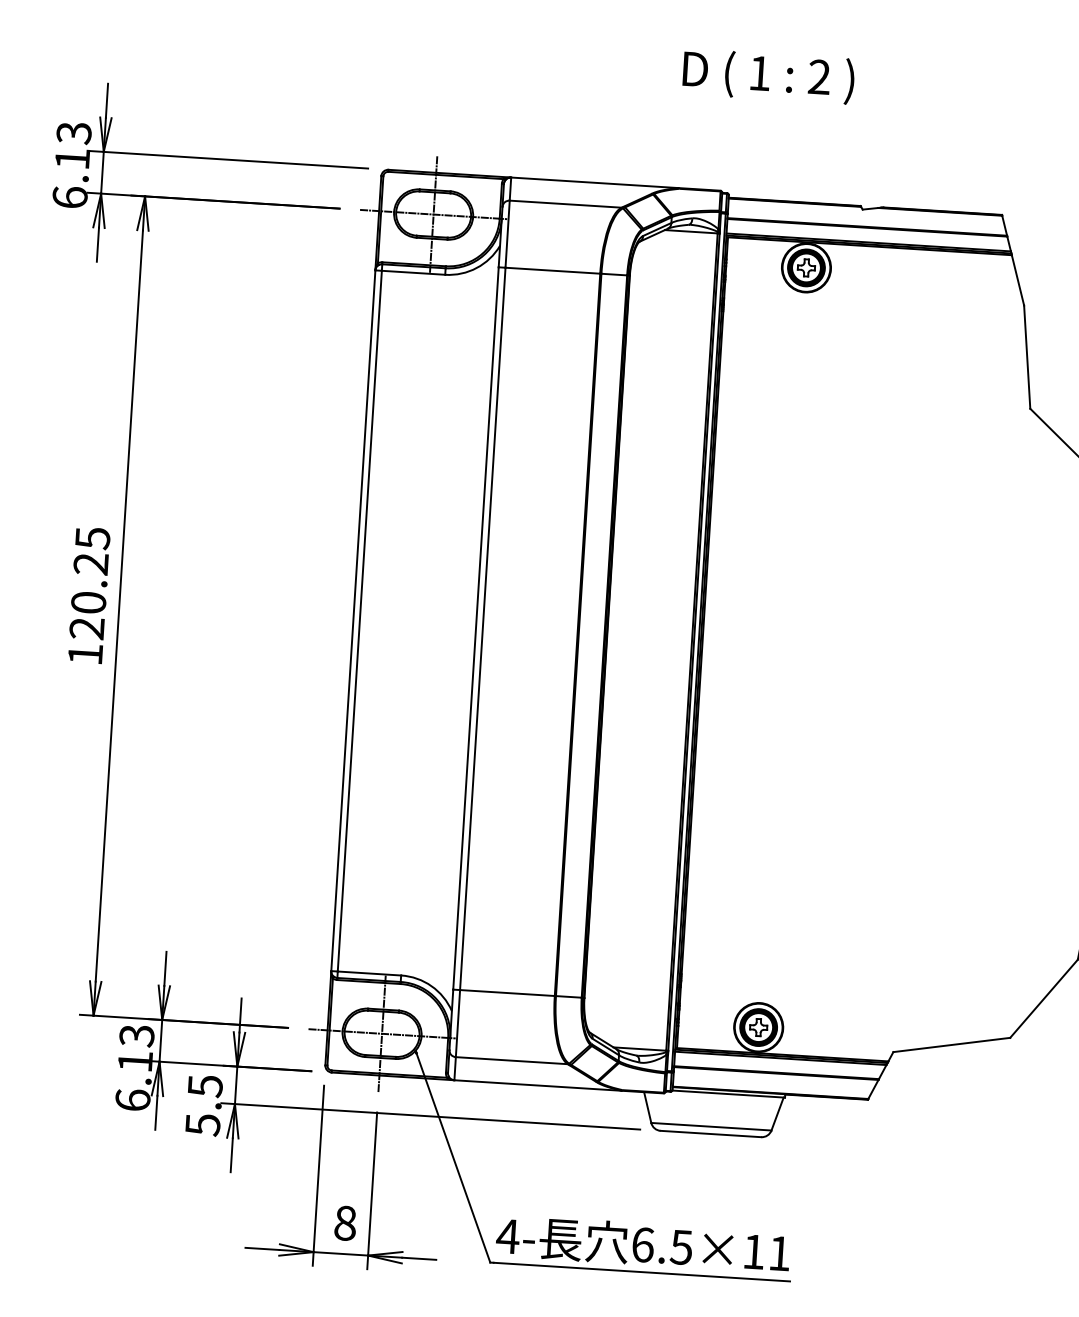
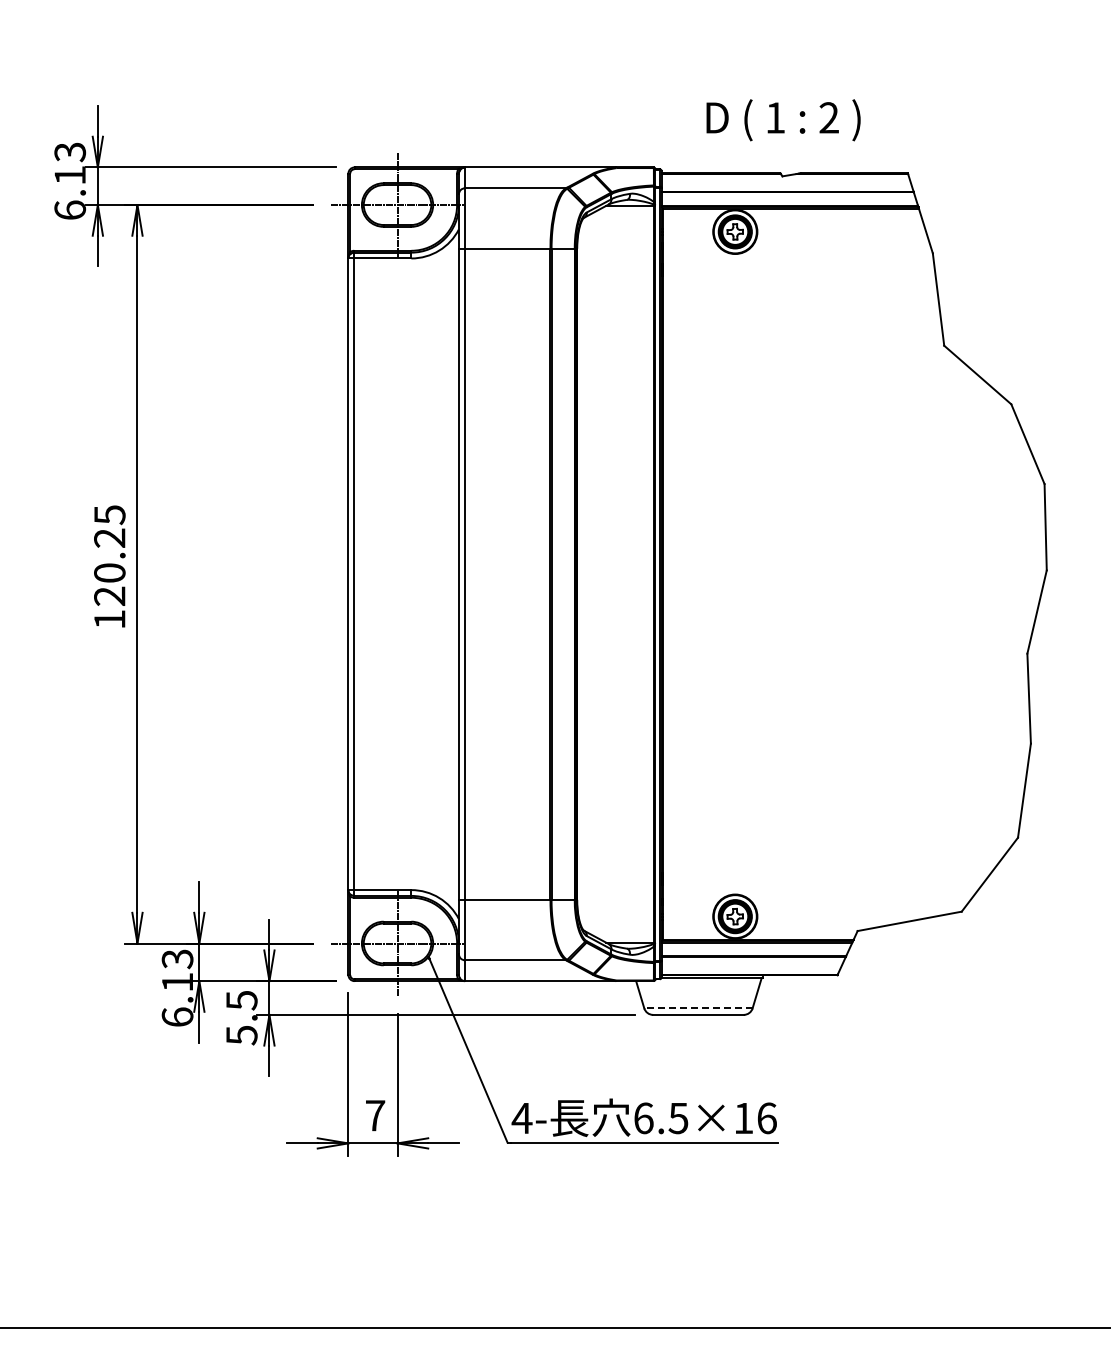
text: (768, 76) -> (783, 120), moved
line: (710, 1126) -> (697, 1008), solid -> dashed
text: (345, 1223) -> (375, 1115), 8 -> 7
text: (779, 1253) -> (766, 1118), 6.5×11 -> 6.5×16

